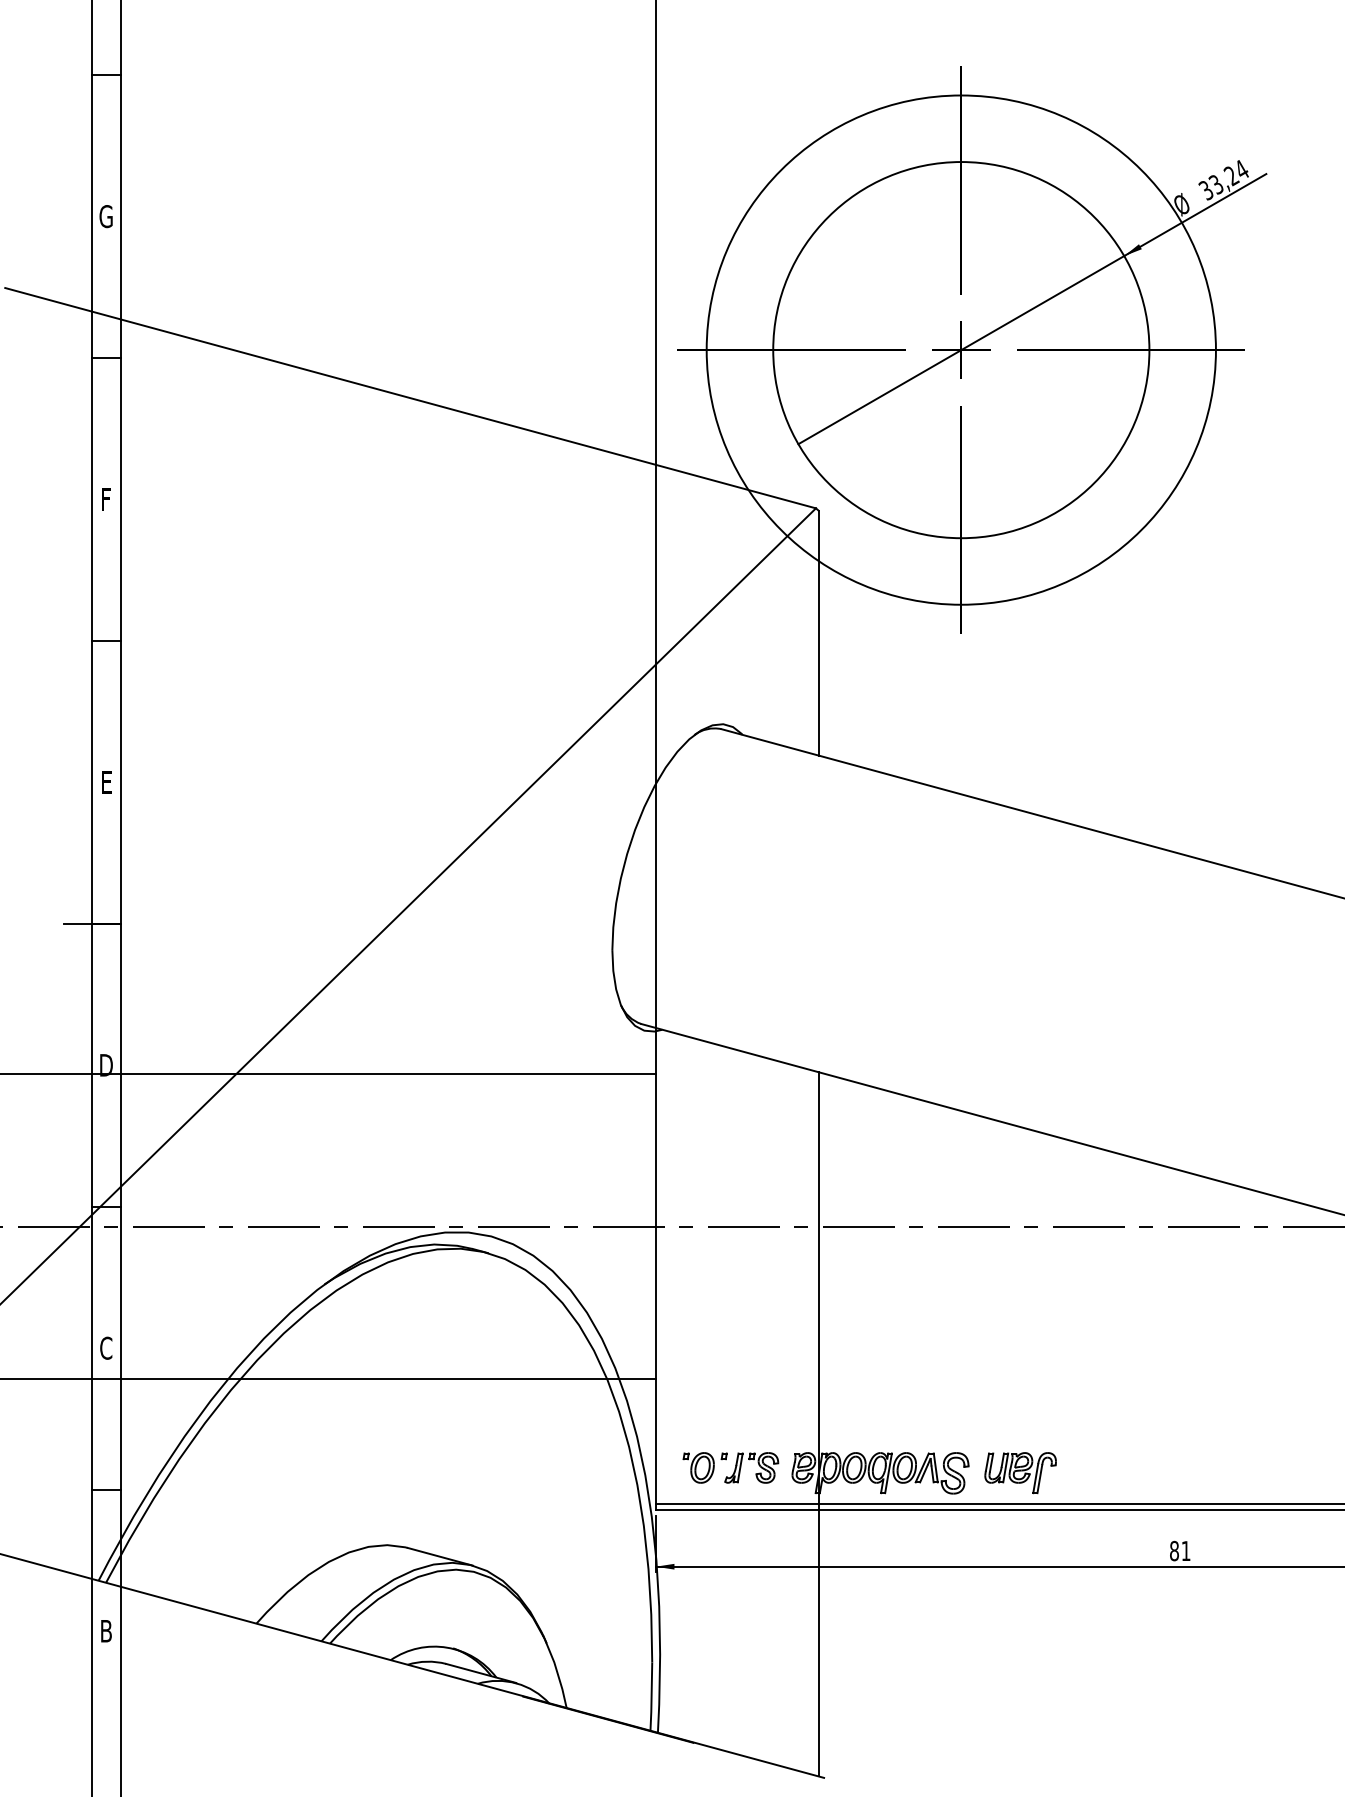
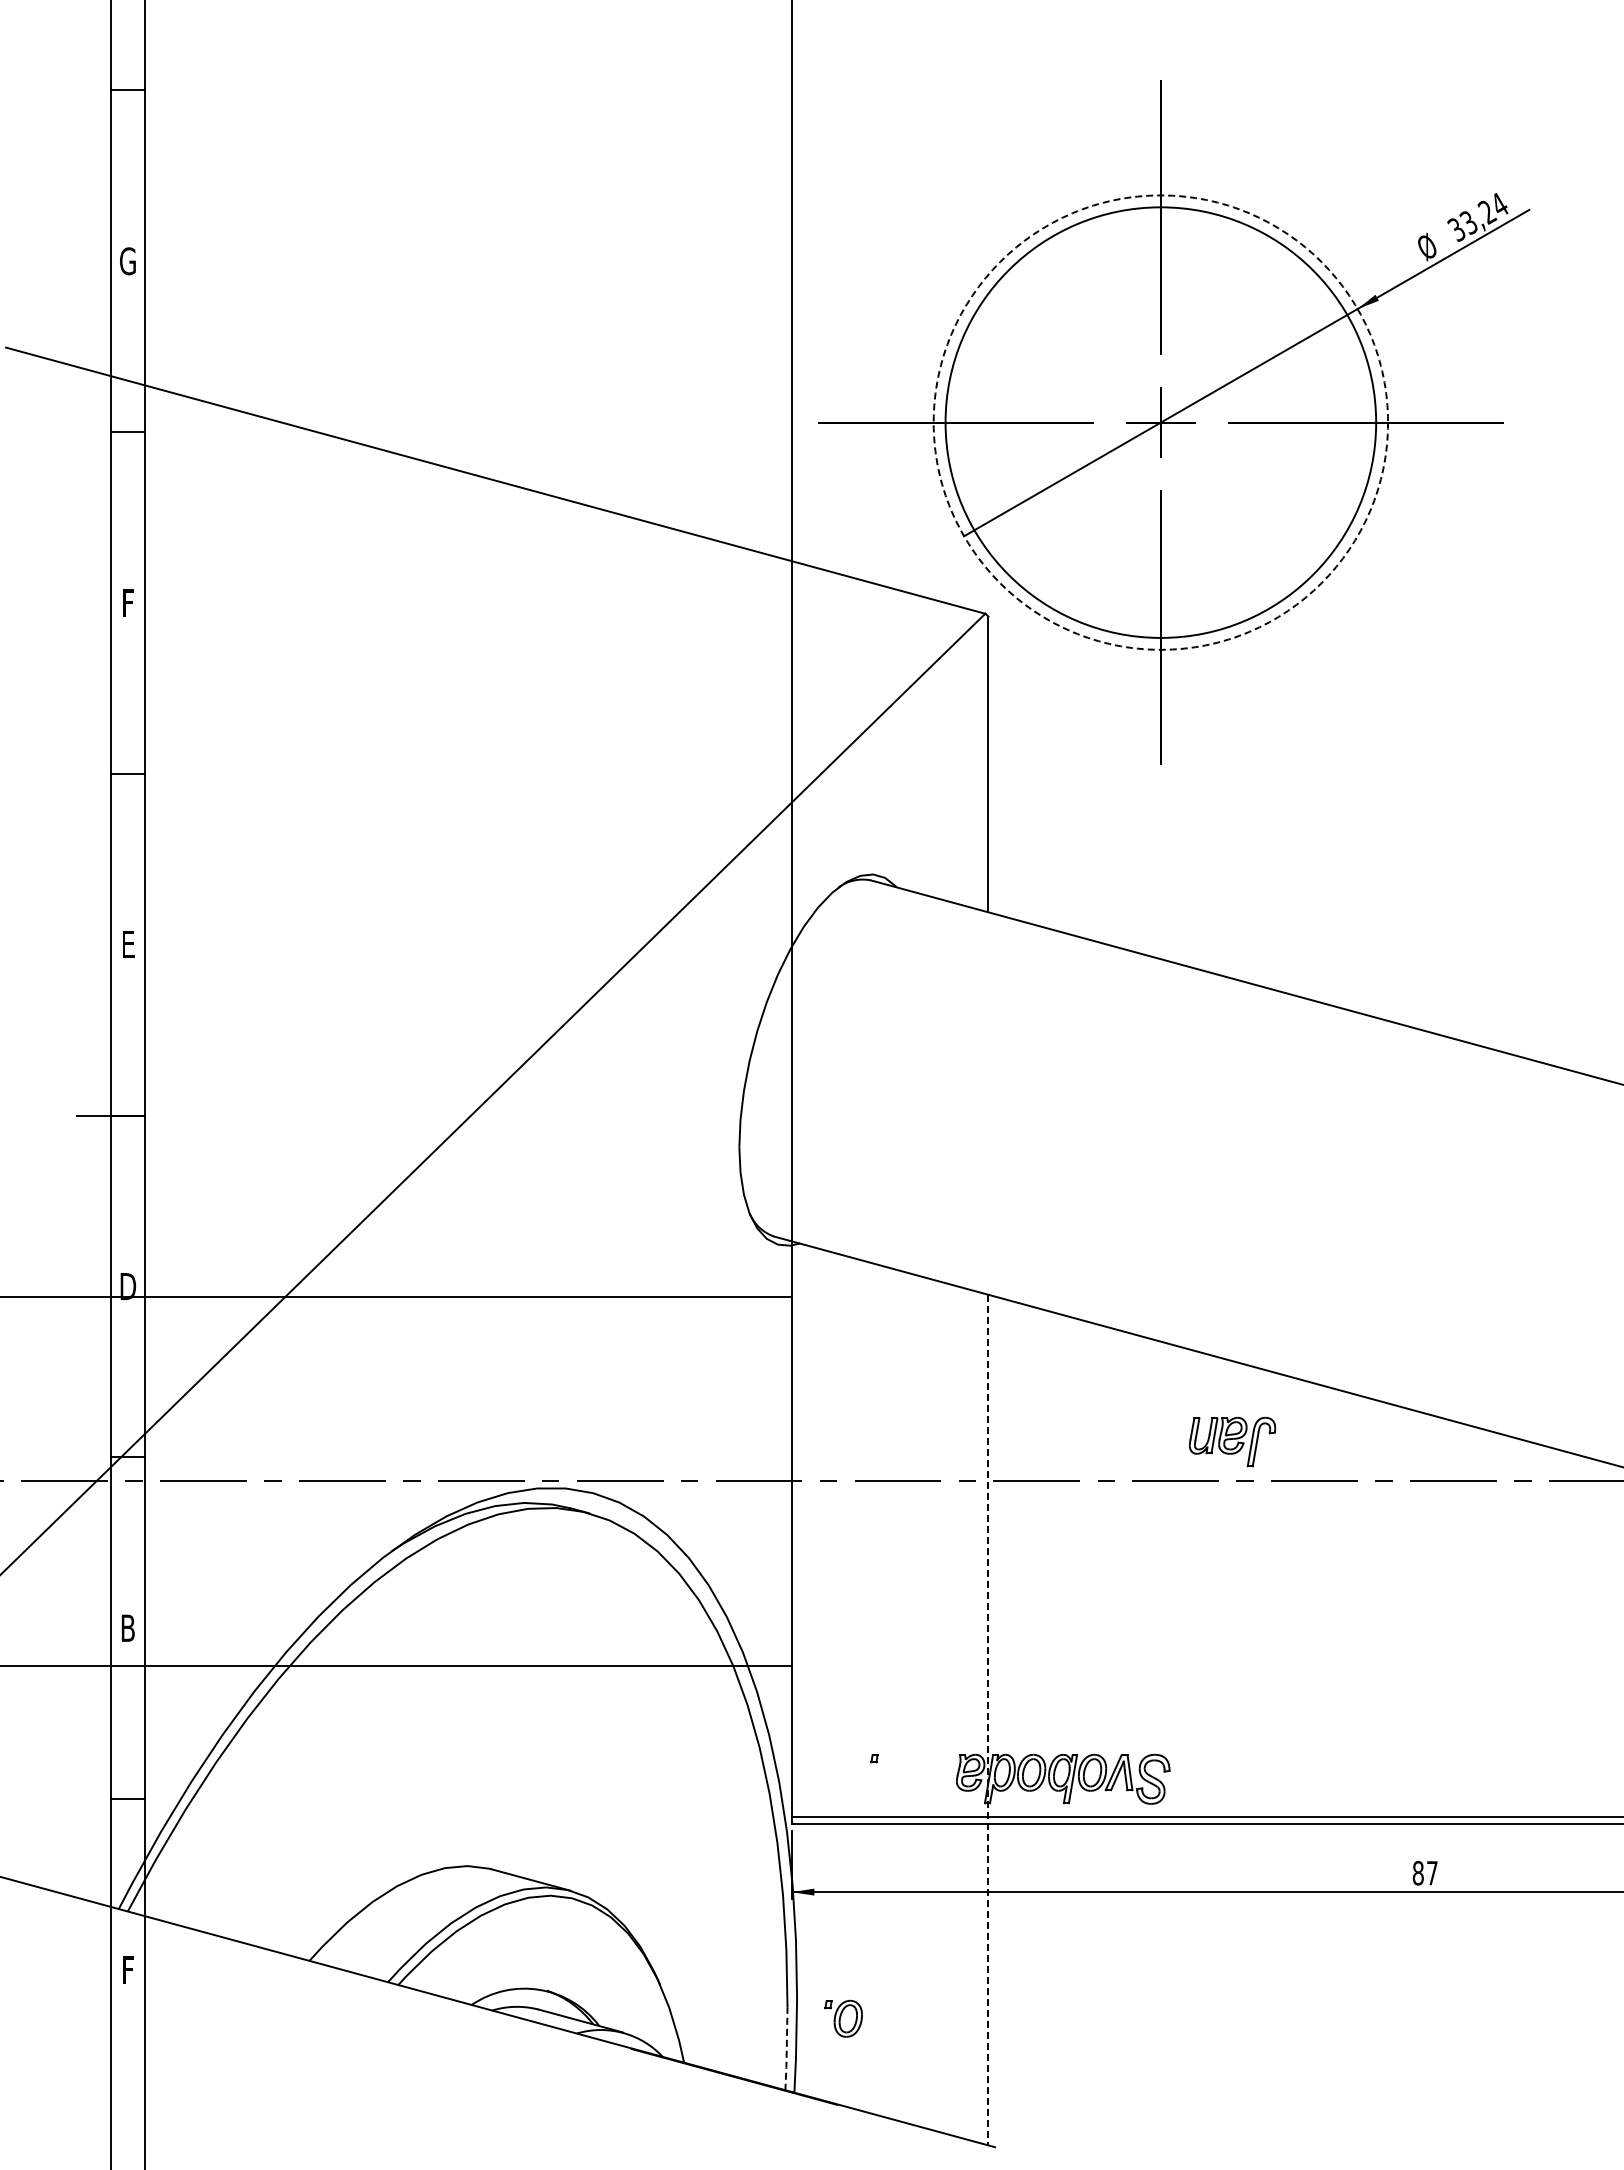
circle: (961, 350) -> (1160, 422), size x0.7
circle: (961, 350) -> (1160, 422), solid -> dashed
text: (105, 1348) -> (127, 1628), C -> B
line: (818, 1424) -> (988, 1720), solid -> dashed
part: (698, 1467) -> (843, 2018), moved
part: (1020, 1472) -> (1232, 1441), moved
part: (755, 1473) -> (912, 1779), removed
text: (1186, 1551) -> (1432, 1873), 81 -> 87
text: (106, 1630) -> (128, 1969), B -> F
line: (651, 1697) -> (786, 2049), solid -> dashed

